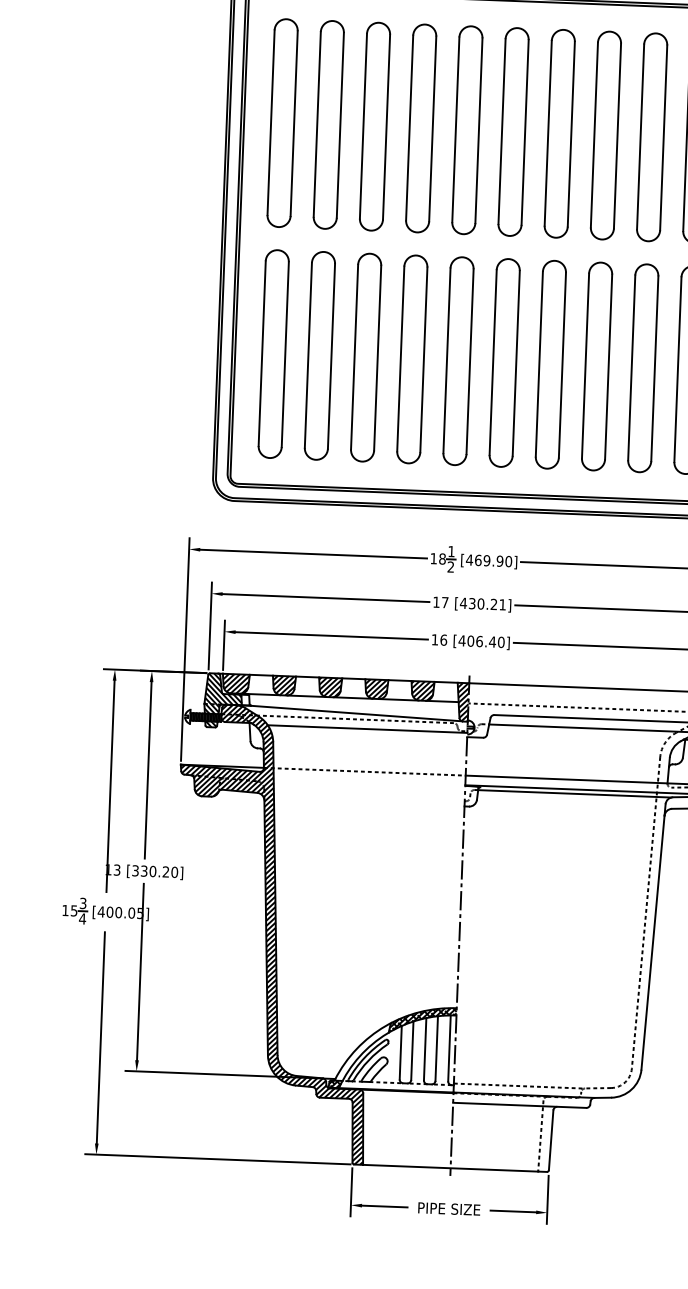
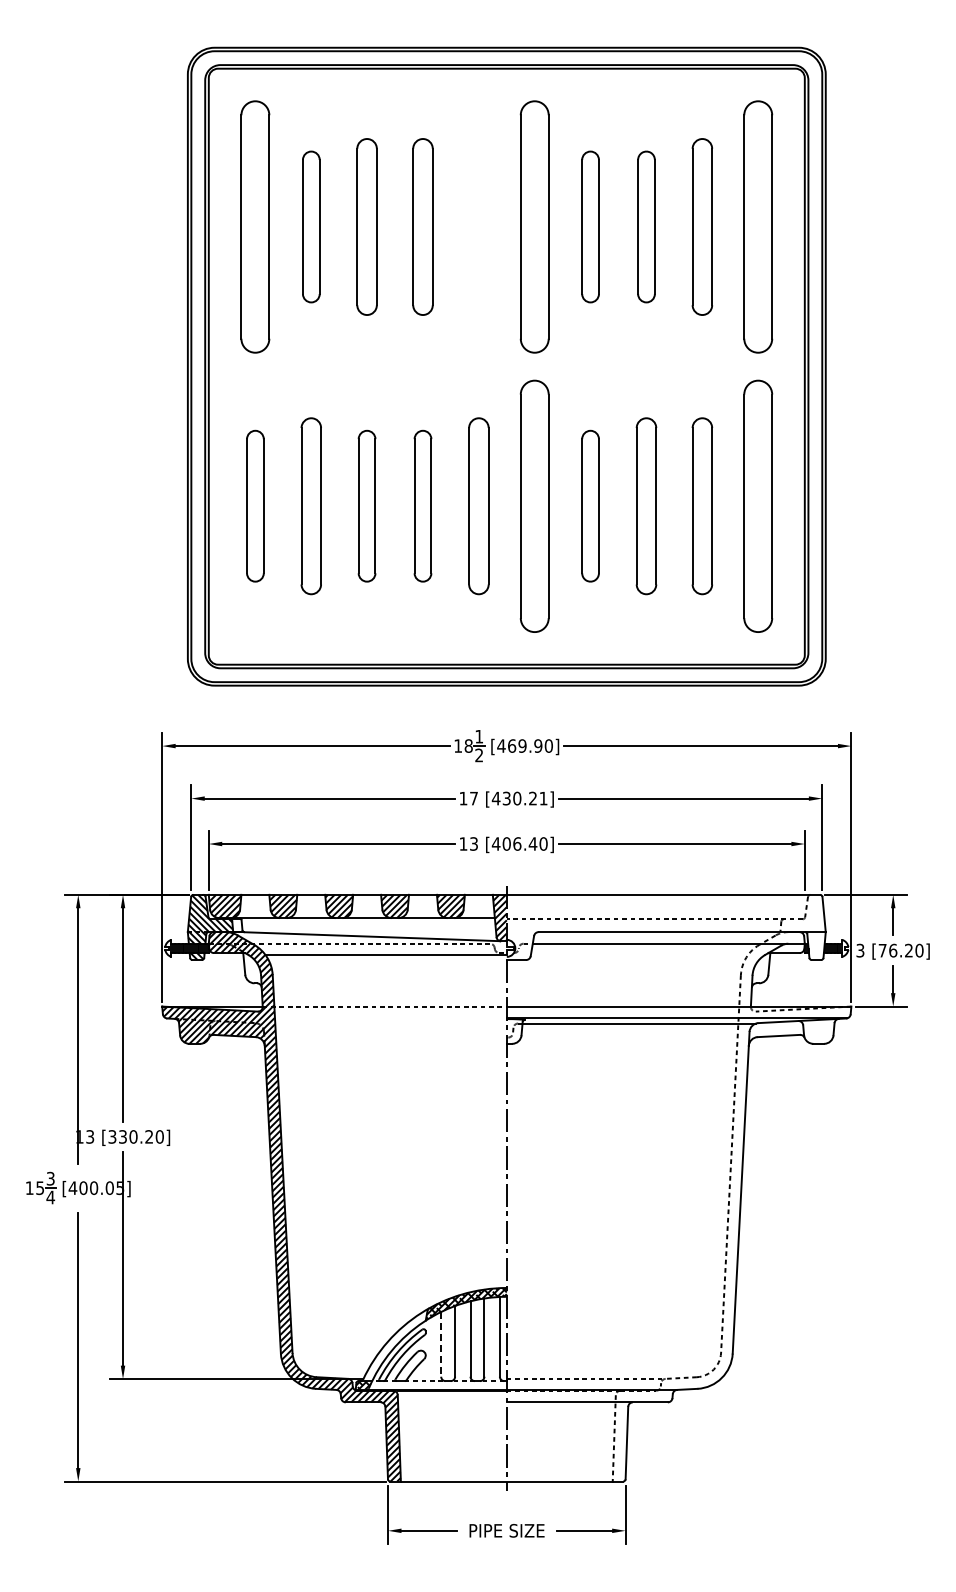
part: (329, 124) -> (311, 226), size x0.6
part: (374, 126) -> (366, 226), size x0.7
part: (420, 128) -> (422, 226), size x0.7
part: (467, 129) -> (478, 226), removed
part: (559, 133) -> (590, 226), size x0.6
part: (605, 135) -> (646, 226), size x0.6
part: (652, 136) -> (702, 226), size x0.7
part: (273, 353) -> (255, 505), size x0.6
part: (320, 355) -> (311, 505), size x0.7
part: (365, 356) -> (366, 505), size x0.6
part: (411, 358) -> (422, 505), size x0.6
part: (458, 360) -> (478, 505), size x0.7
part: (550, 364) -> (590, 505), size x0.6
part: (597, 365) -> (646, 505), size x0.7
part: (643, 367) -> (702, 505), size x0.7
text: (444, 639) -> (474, 843), 16 -> 13
line: (401, 1052) -> (441, 1344), solid -> dashed

